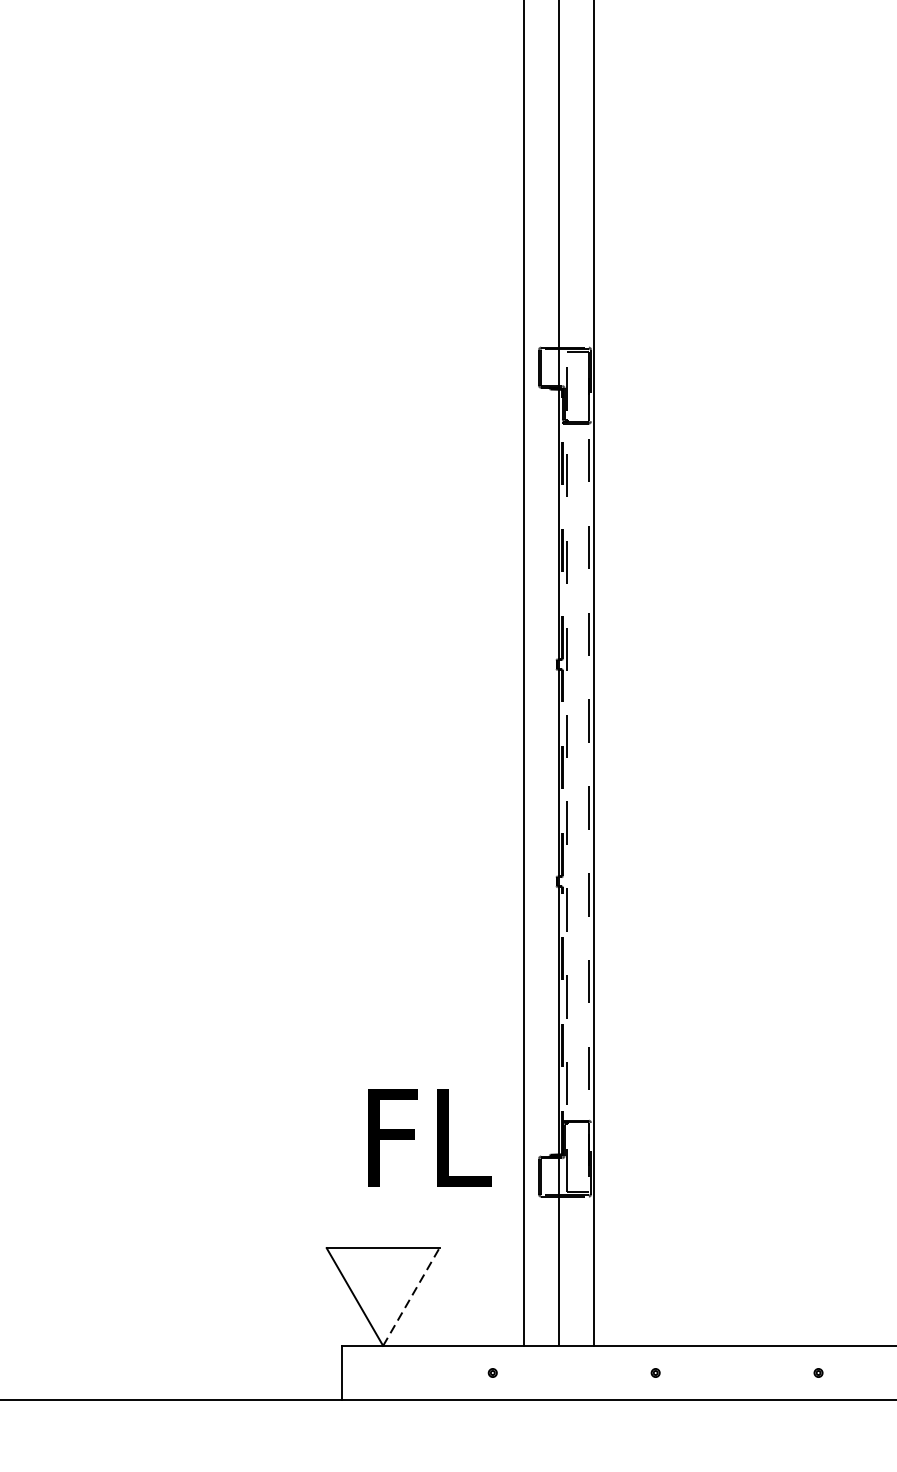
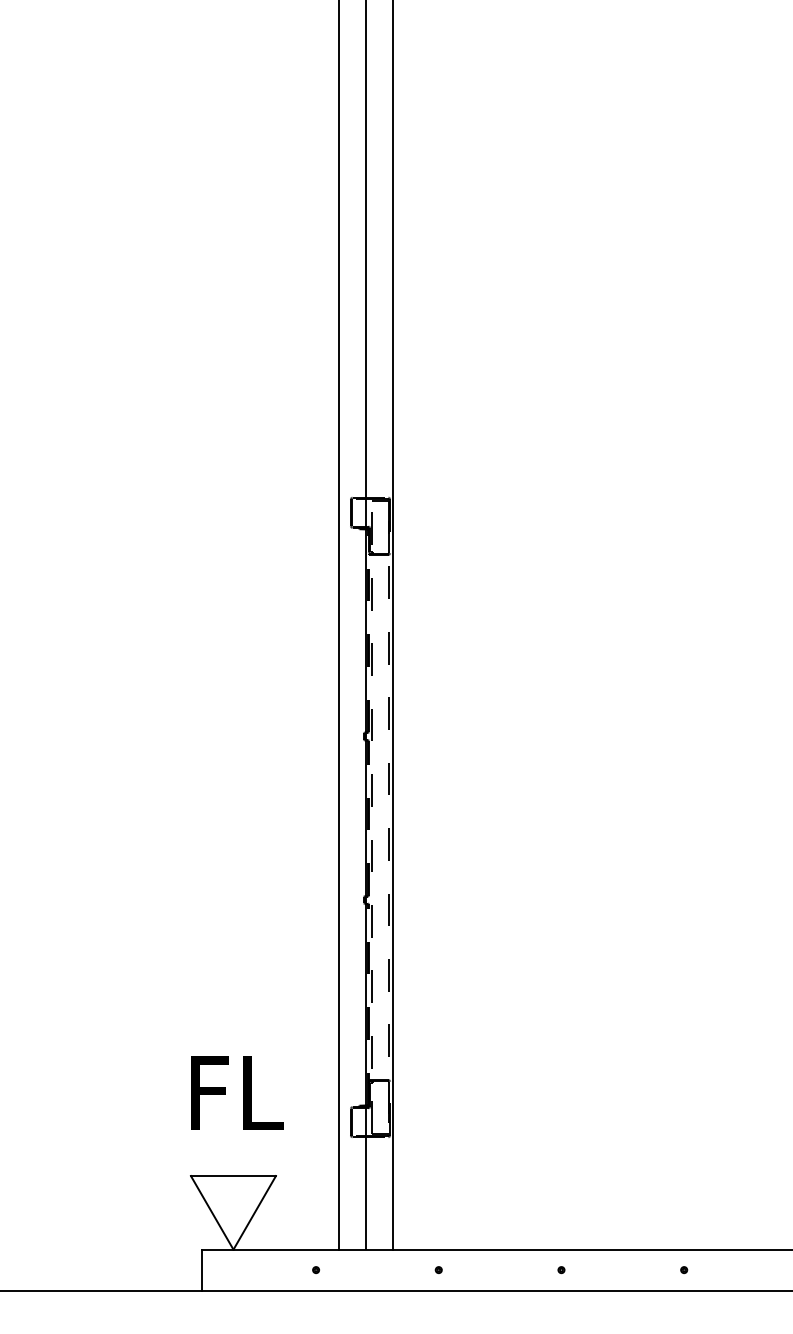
text: (429, 1137) -> (237, 1092), moved
line: (411, 1296) -> (254, 1212), dashed -> solid

